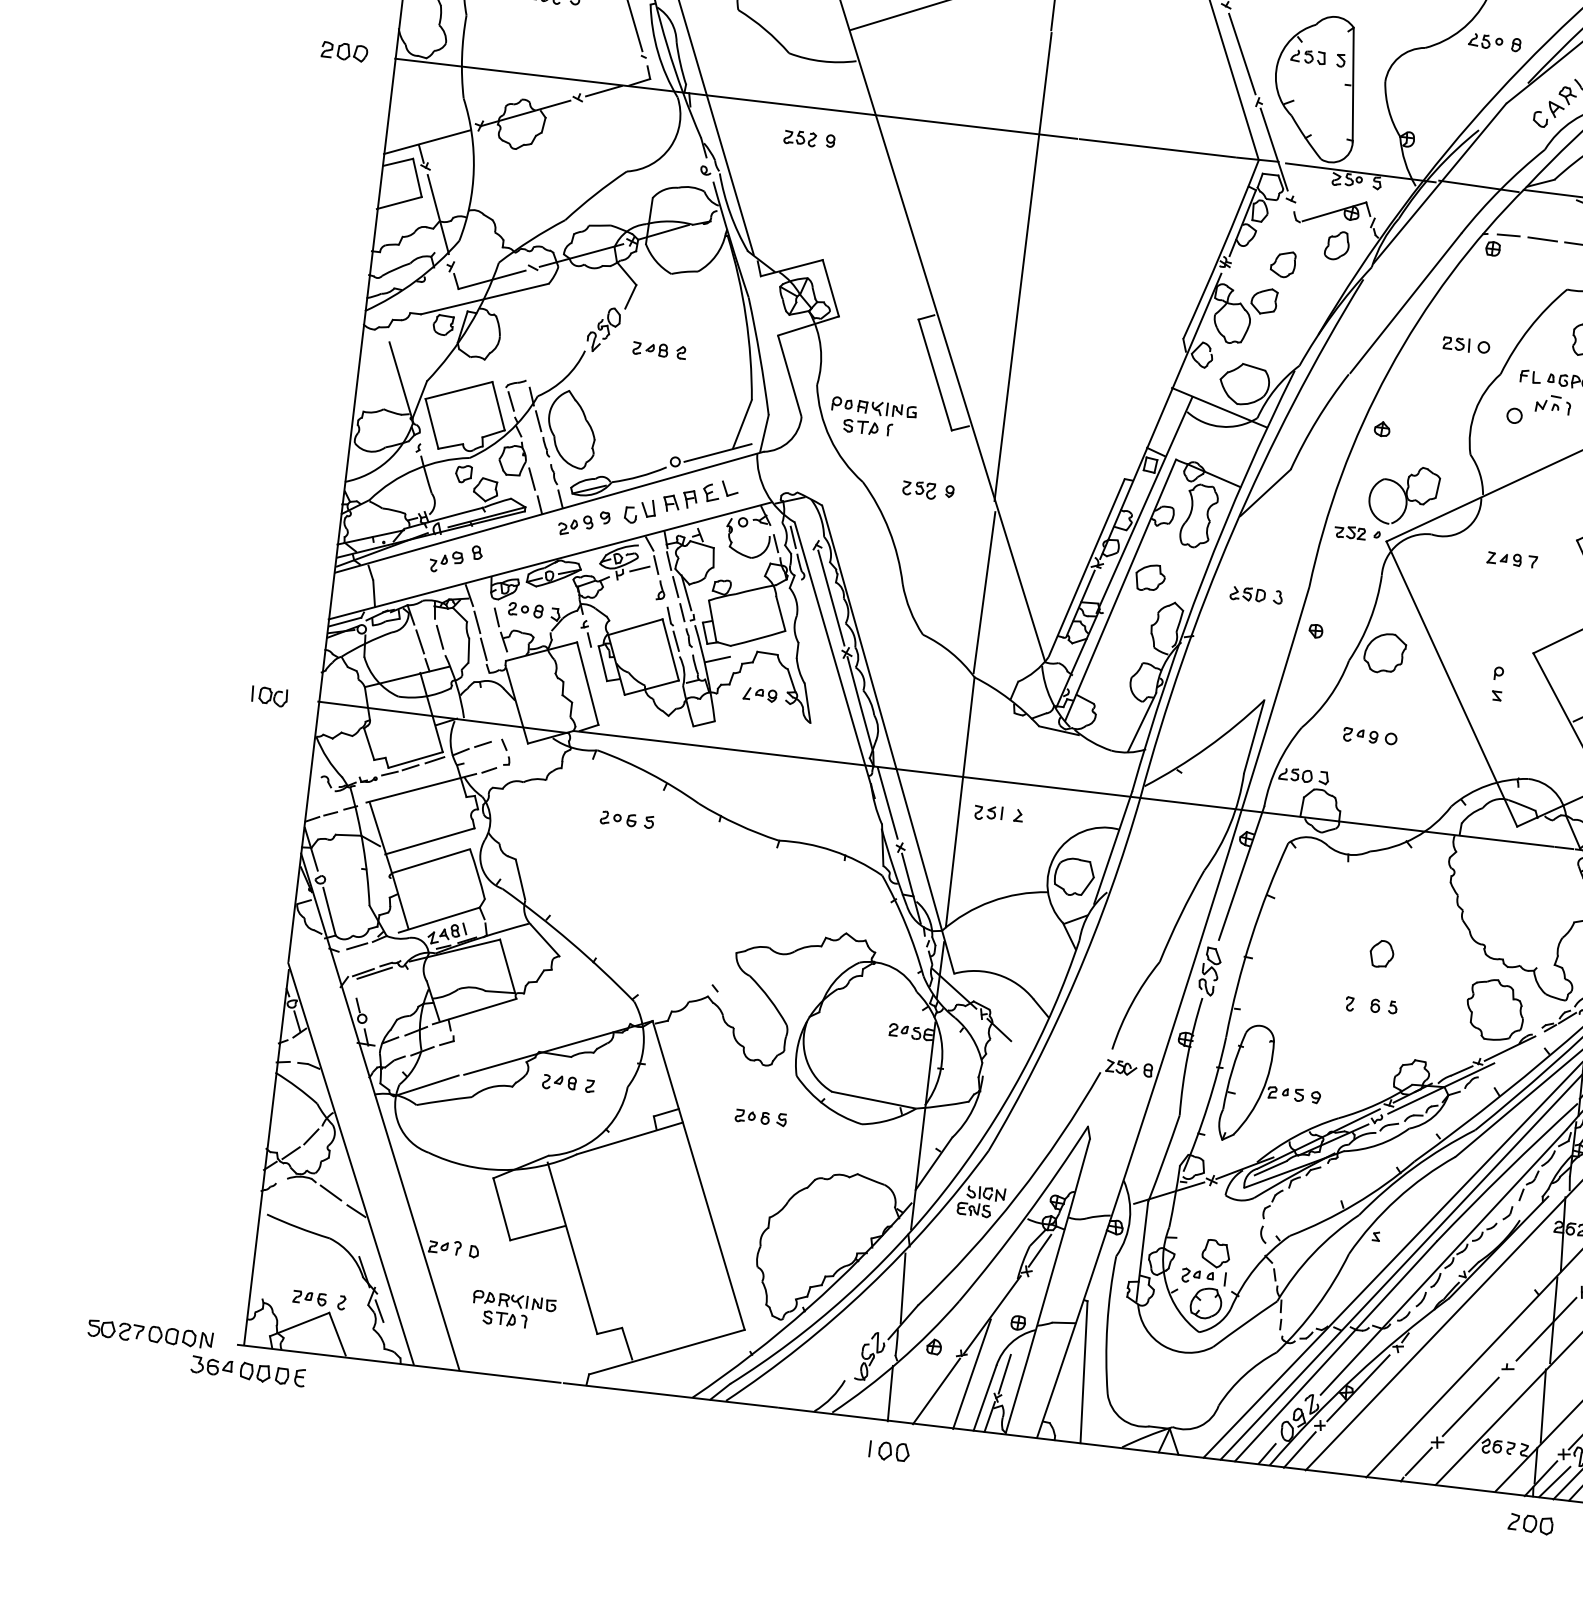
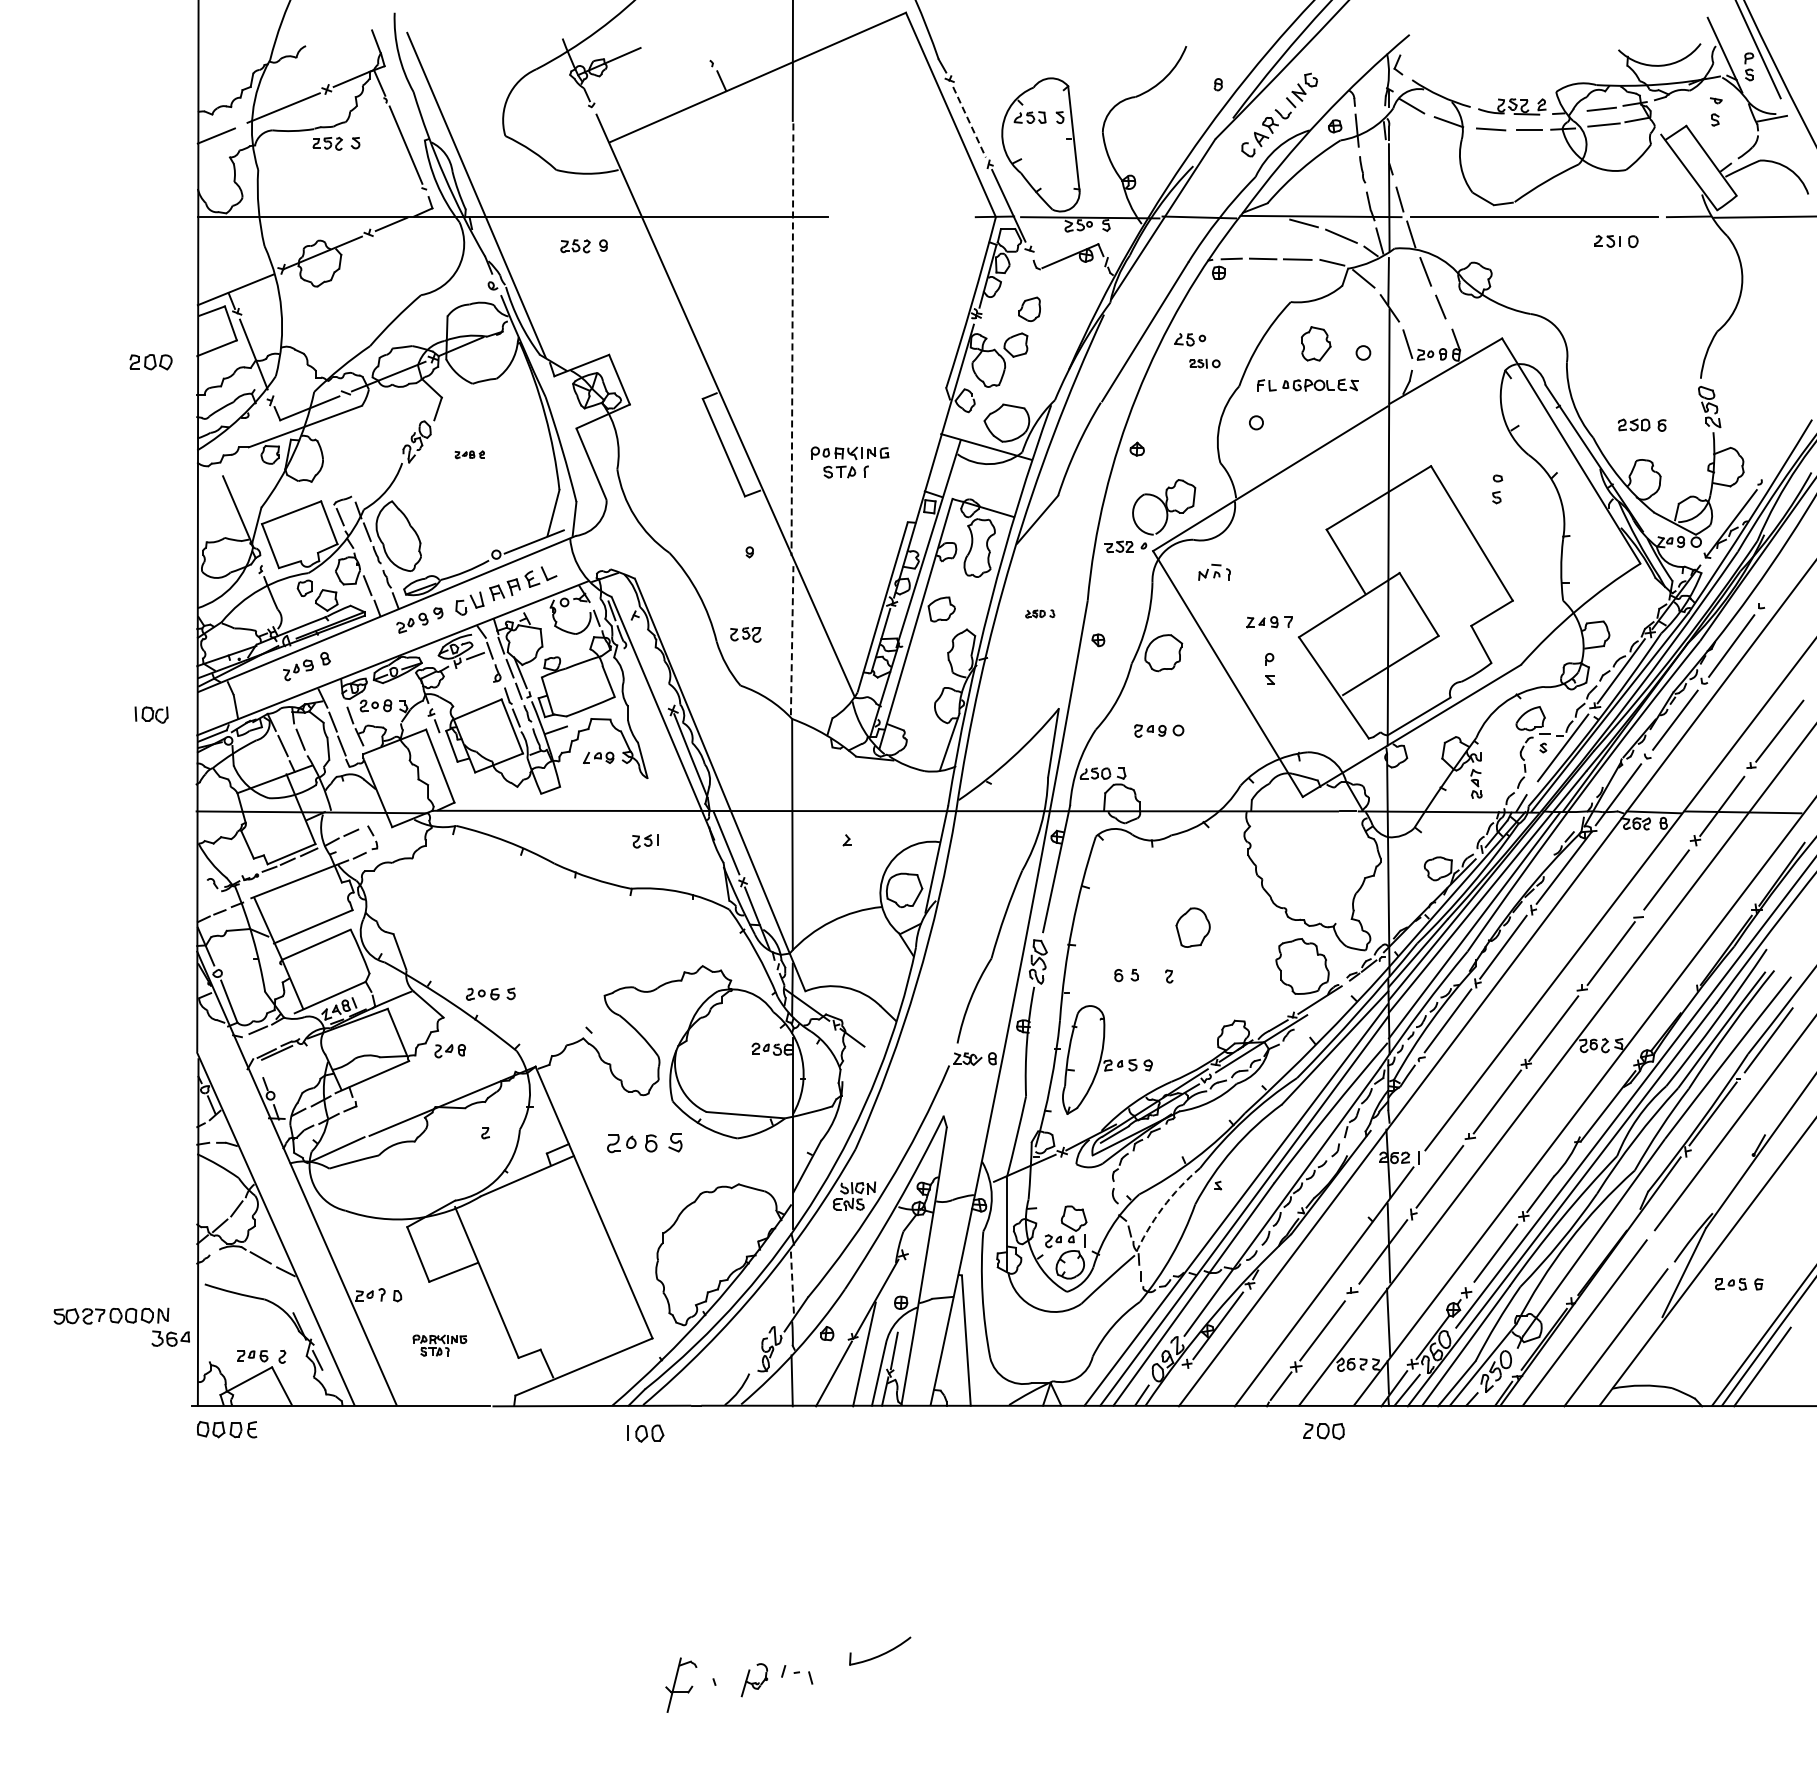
part: (1486, 41) -> (1190, 339), moved
part: (344, 52) -> (150, 362), moved
line: (1242, 54) -> (969, 122), solid -> dashed
line: (1156, 148) -> (901, 217), removed
part: (1337, 245) -> (1076, 286), removed
line: (1023, 267) -> (792, 340), solid -> dashed
part: (1465, 345) -> (1204, 363), size x0.7
part: (658, 350) -> (469, 454), size x0.6
part: (1553, 403) -> (1214, 571), moved
part: (872, 417) -> (849, 462), moved
part: (919, 489) -> (745, 634), moved
part: (1512, 560) -> (1269, 622), moved
line: (984, 592) -> (792, 640), solid -> dashed
part: (1255, 594) -> (1039, 613), size x0.6
line: (831, 597) -> (653, 661), removed
part: (269, 696) -> (151, 714), moved
part: (988, 813) -> (645, 841), moved
part: (626, 819) -> (490, 993), moved
part: (1381, 953) -> (1192, 927), size x1.6
part: (1383, 1006) -> (1126, 975), moved
part: (558, 1083) -> (449, 1051), moved
part: (760, 1117) -> (644, 1143), size x1.6
line: (1039, 1250) -> (912, 1234), removed
arc: (1313, 1254) -> (1162, 1208), solid -> dashed
line: (903, 1289) -> (792, 1284), solid -> dashed
part: (513, 1310) -> (439, 1345), size x0.7
part: (160, 1346) -> (121, 1326), moved
line: (1298, 1449) -> (1170, 1388), removed
part: (889, 1451) -> (645, 1433), moved
part: (1530, 1524) -> (1323, 1431), moved

